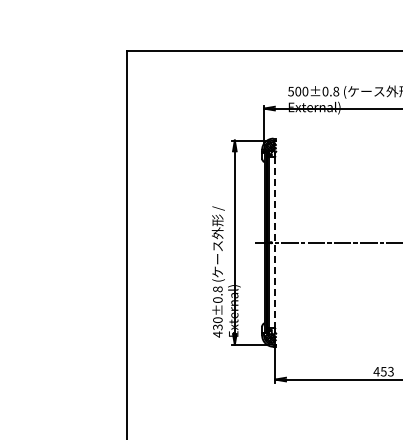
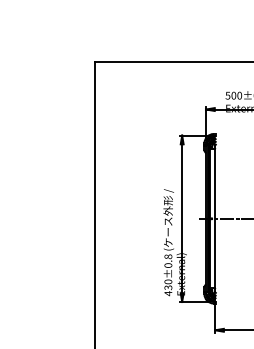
line: (275, 242) -> (215, 218), dashed -> solid

